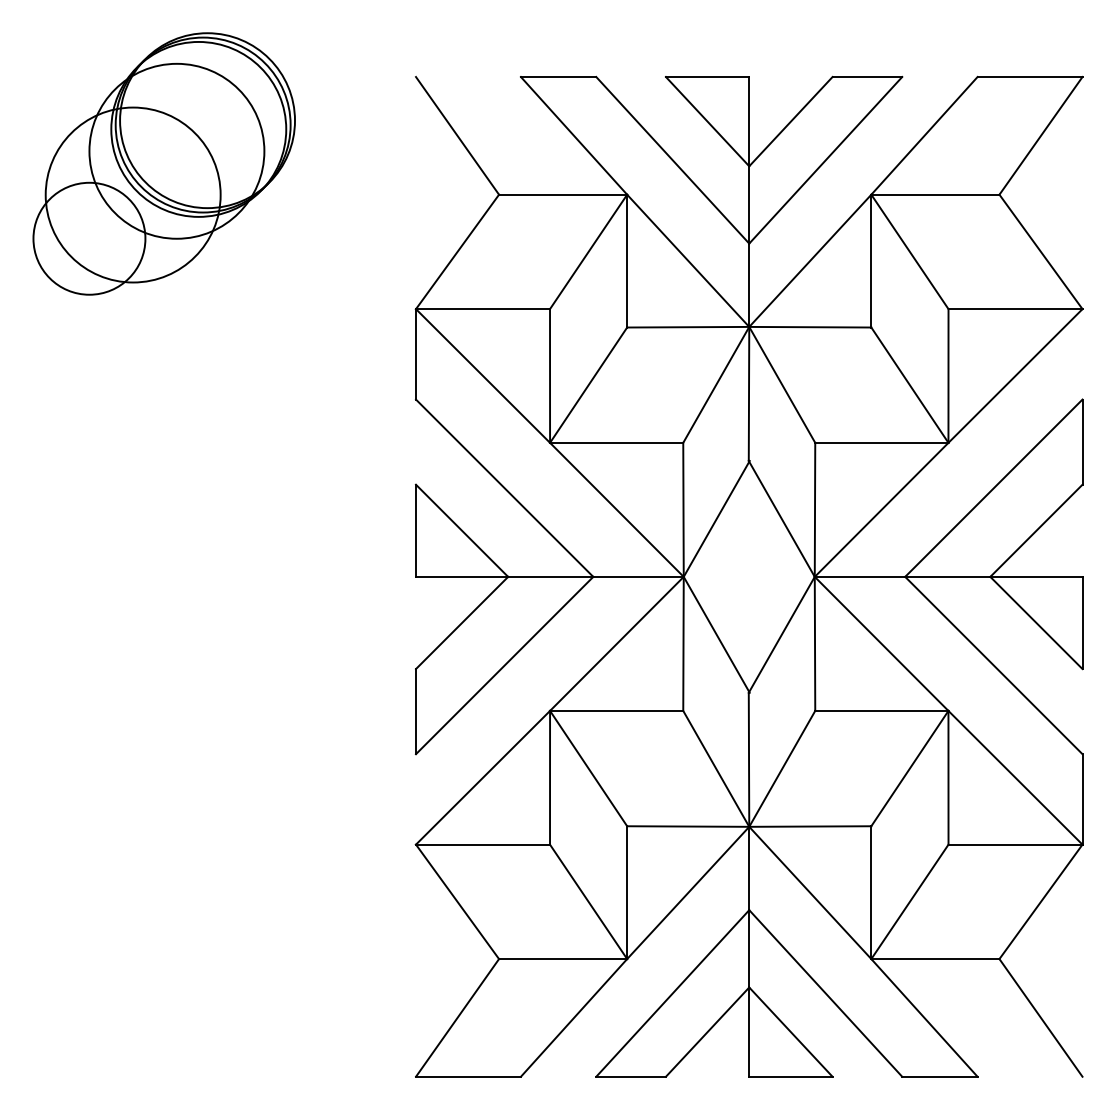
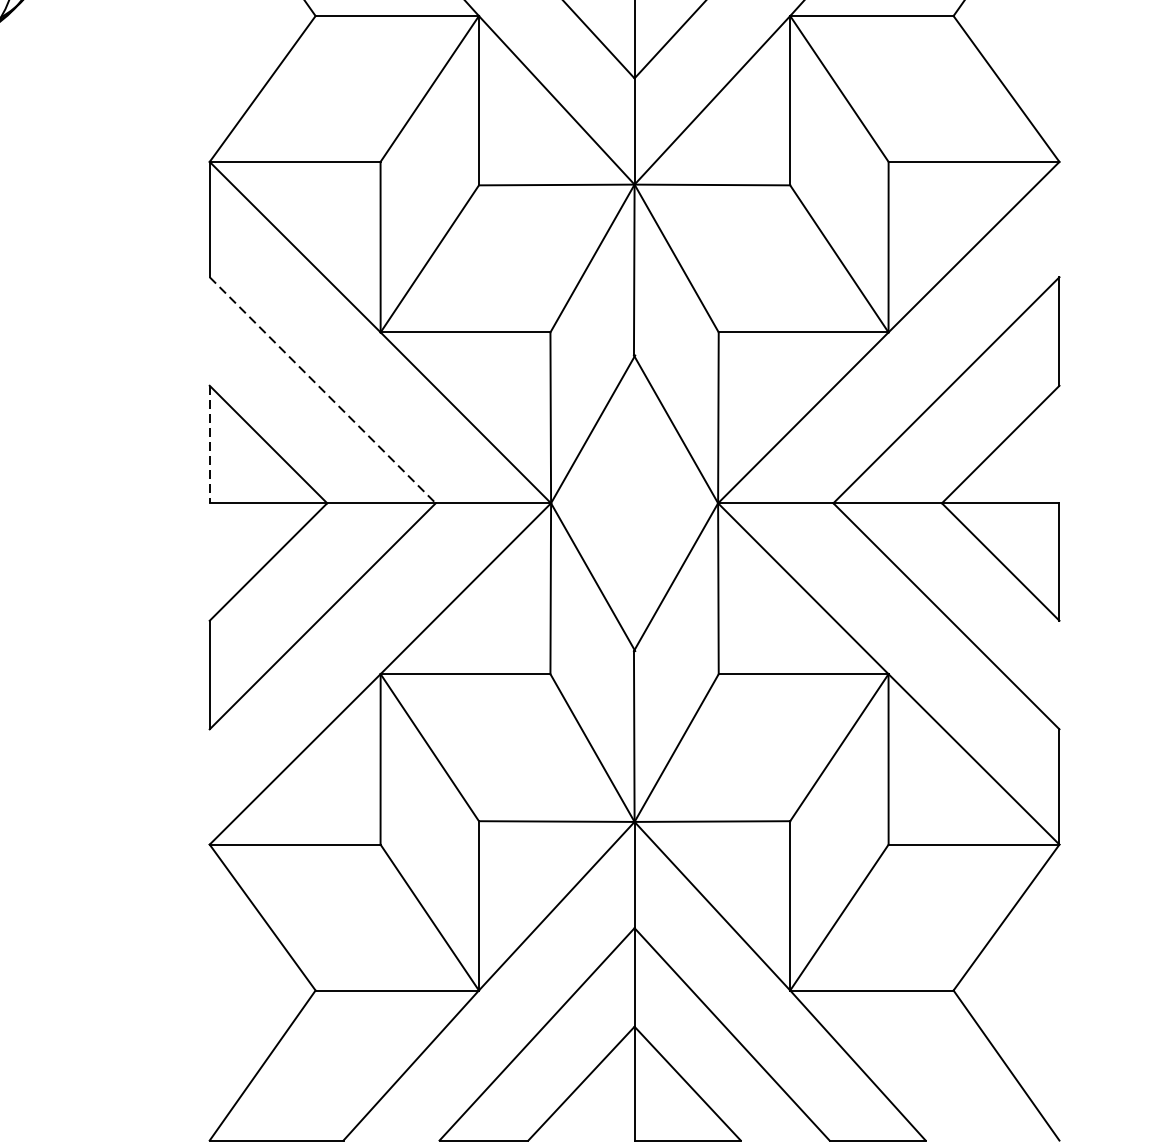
line: (505, 488) -> (323, 390), solid -> dashed
line: (416, 531) -> (210, 445), solid -> dashed

